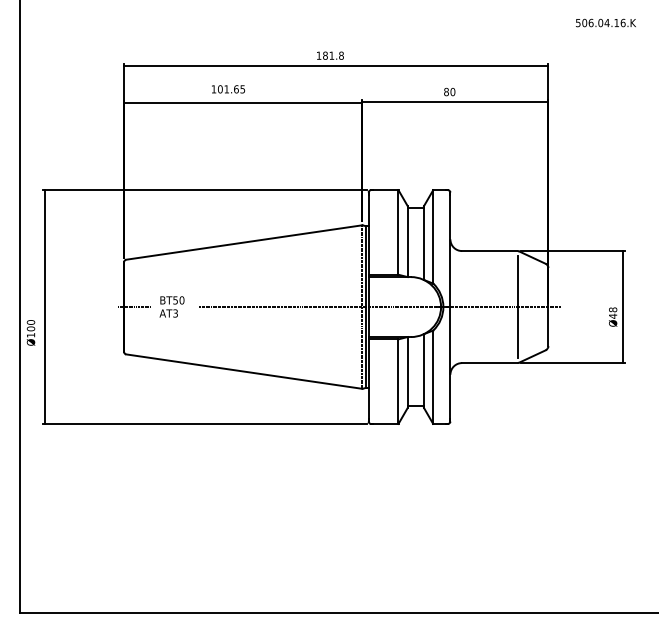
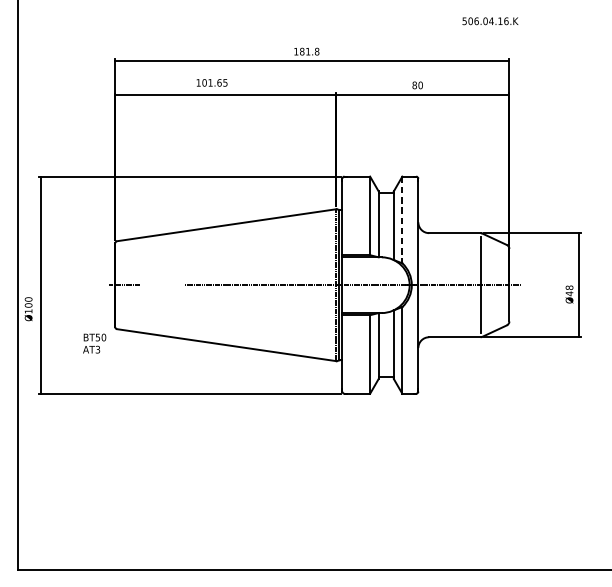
text: (605, 22) -> (489, 20), moved
line: (433, 236) -> (402, 219), solid -> dashed
text: (171, 306) -> (94, 343), moved

